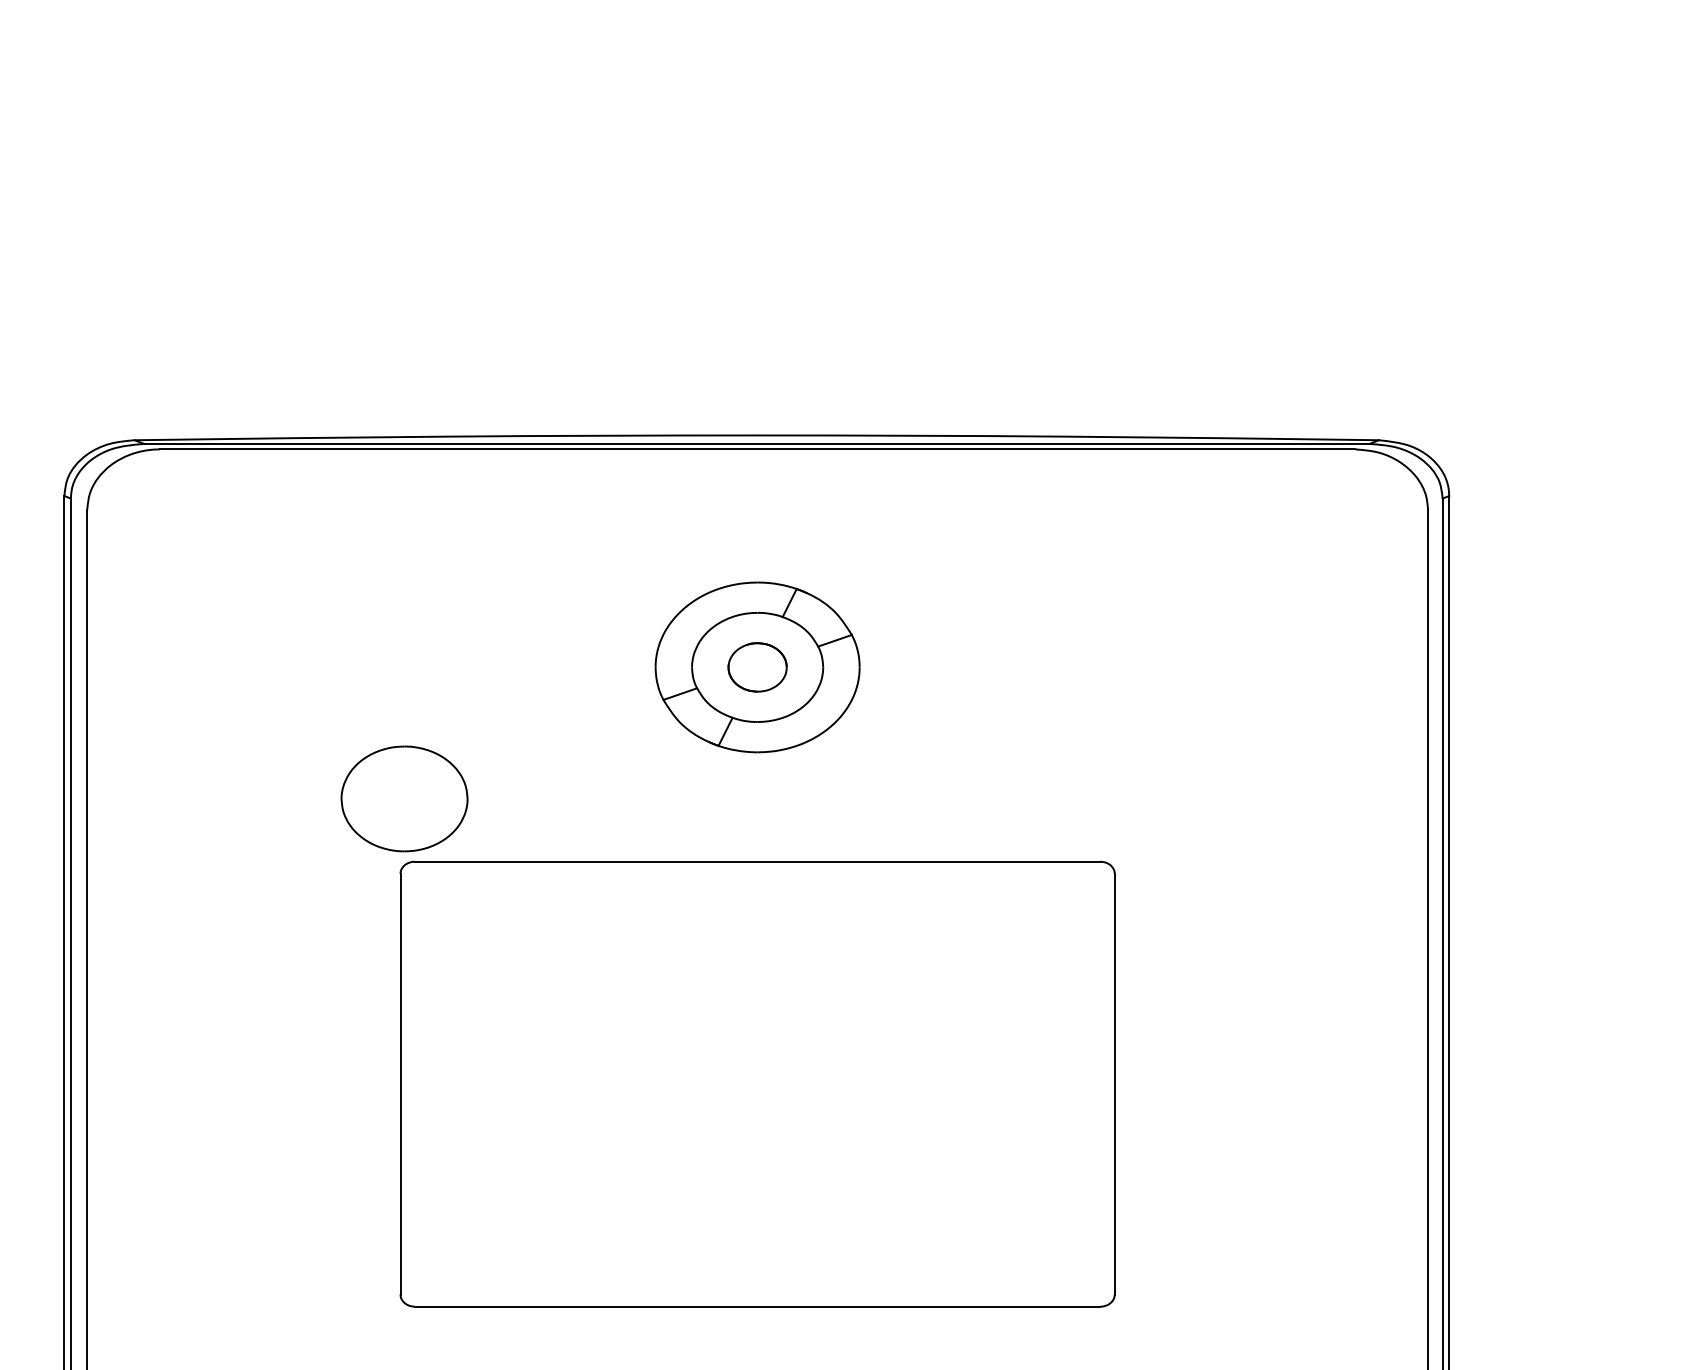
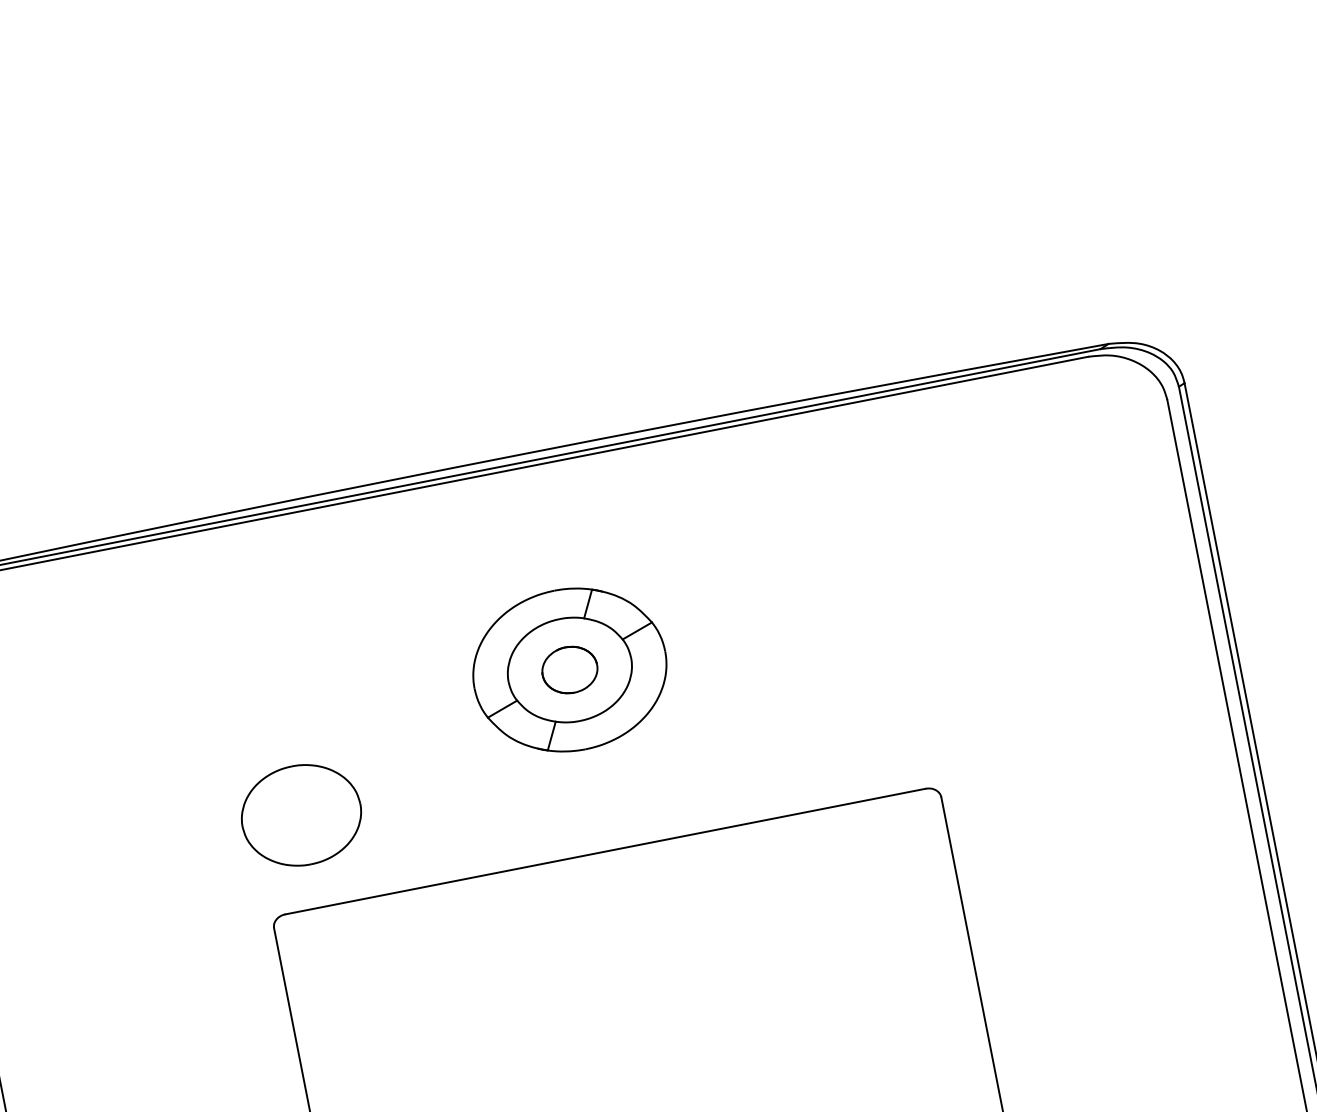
part: (404, 798) -> (301, 814), moved

